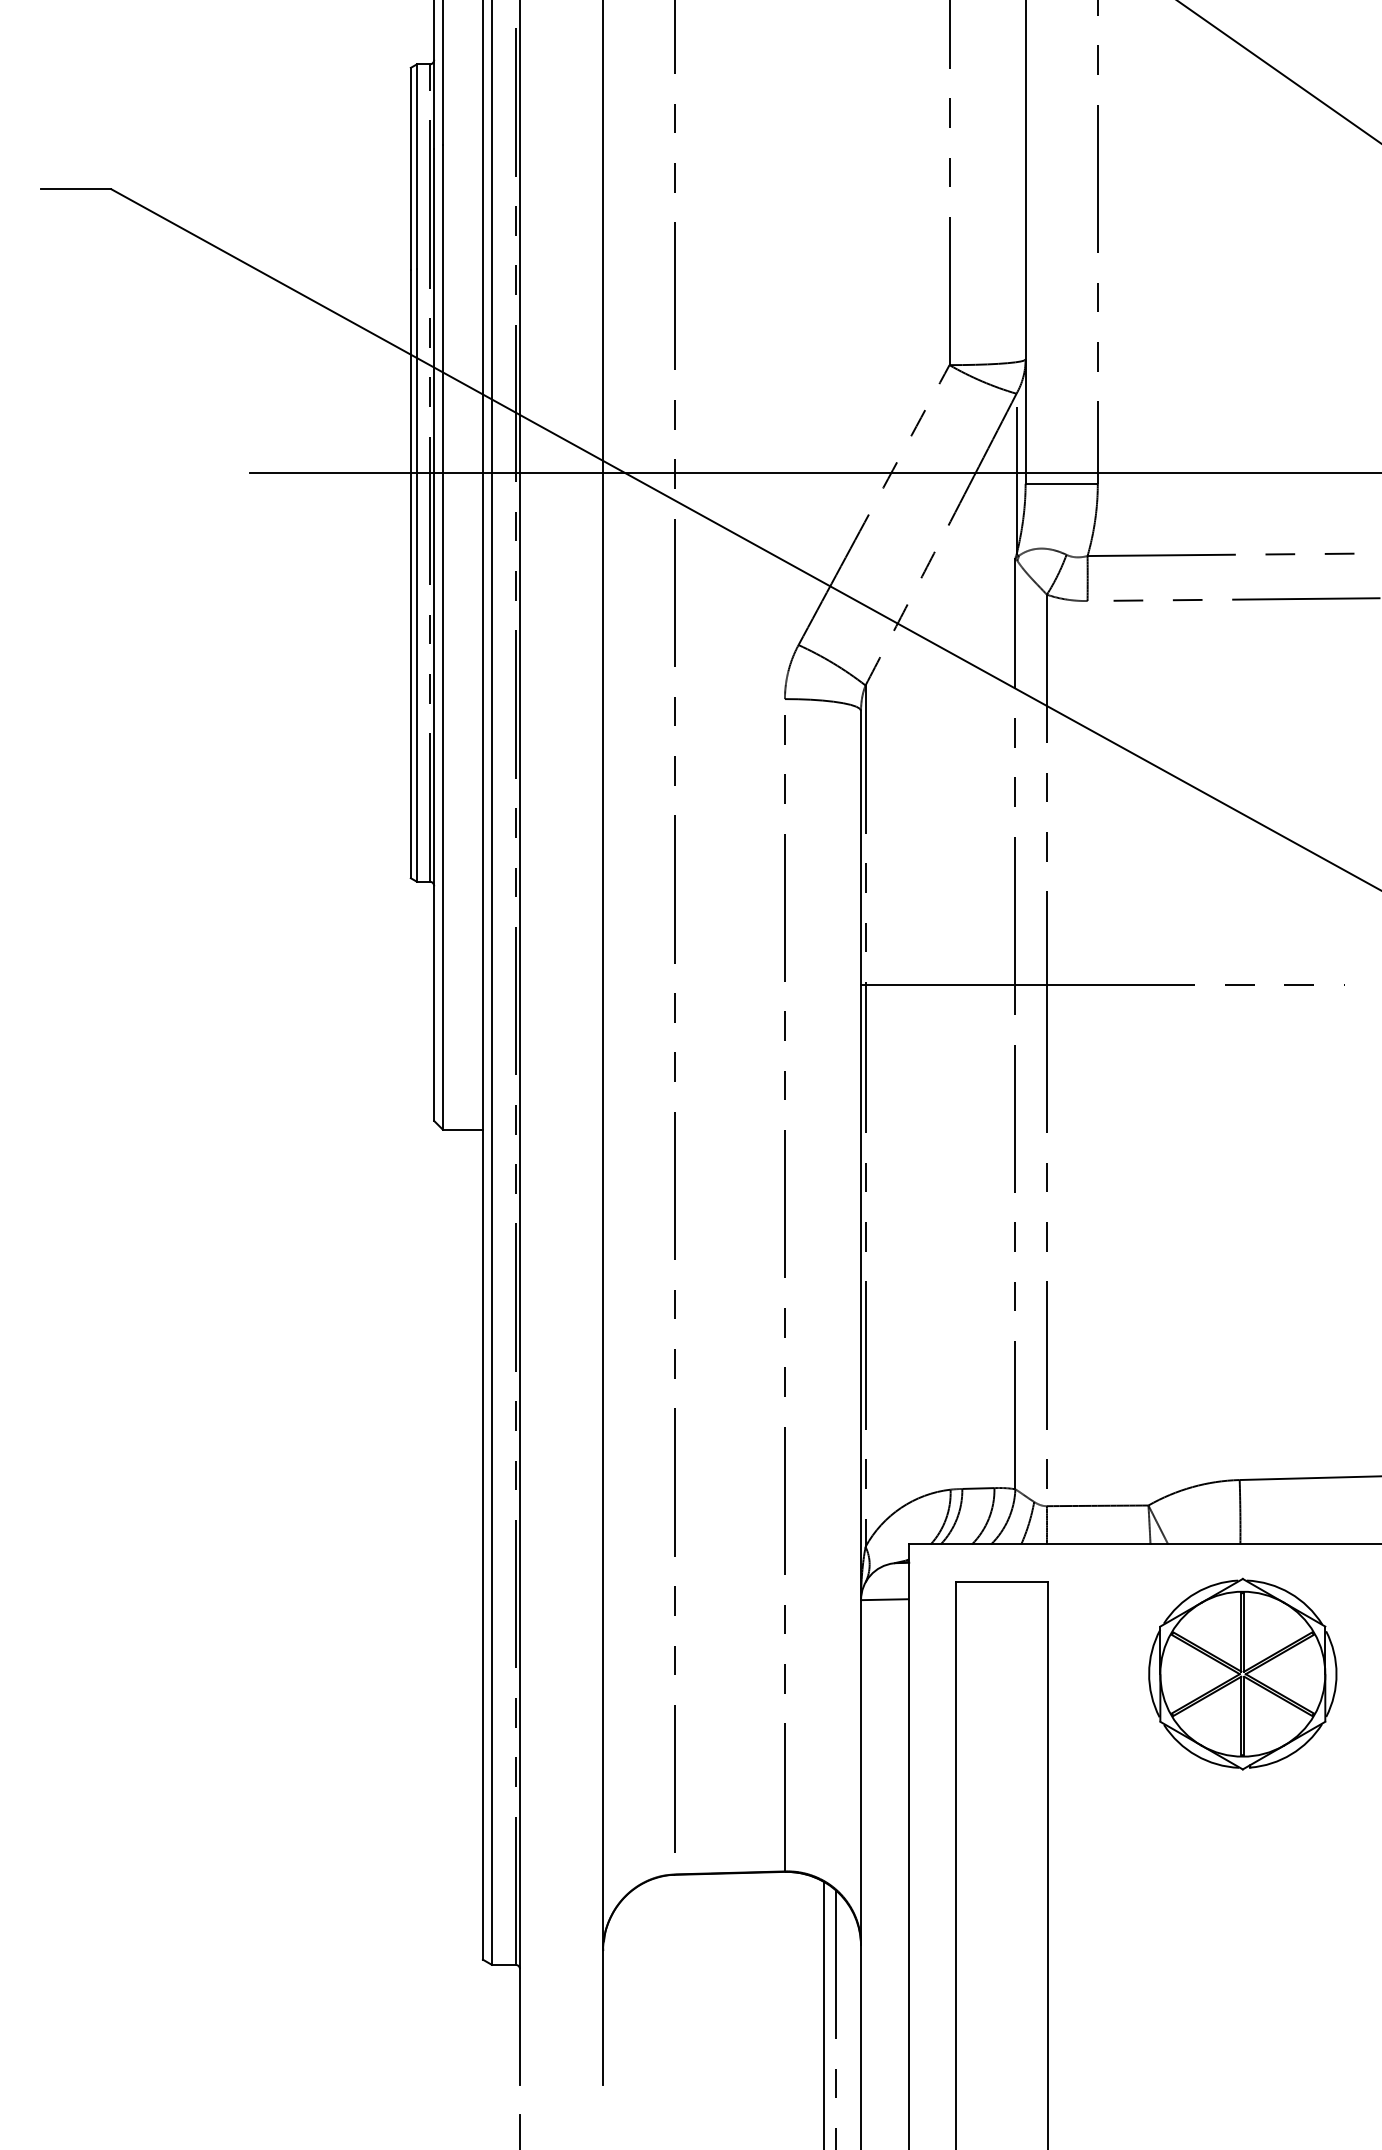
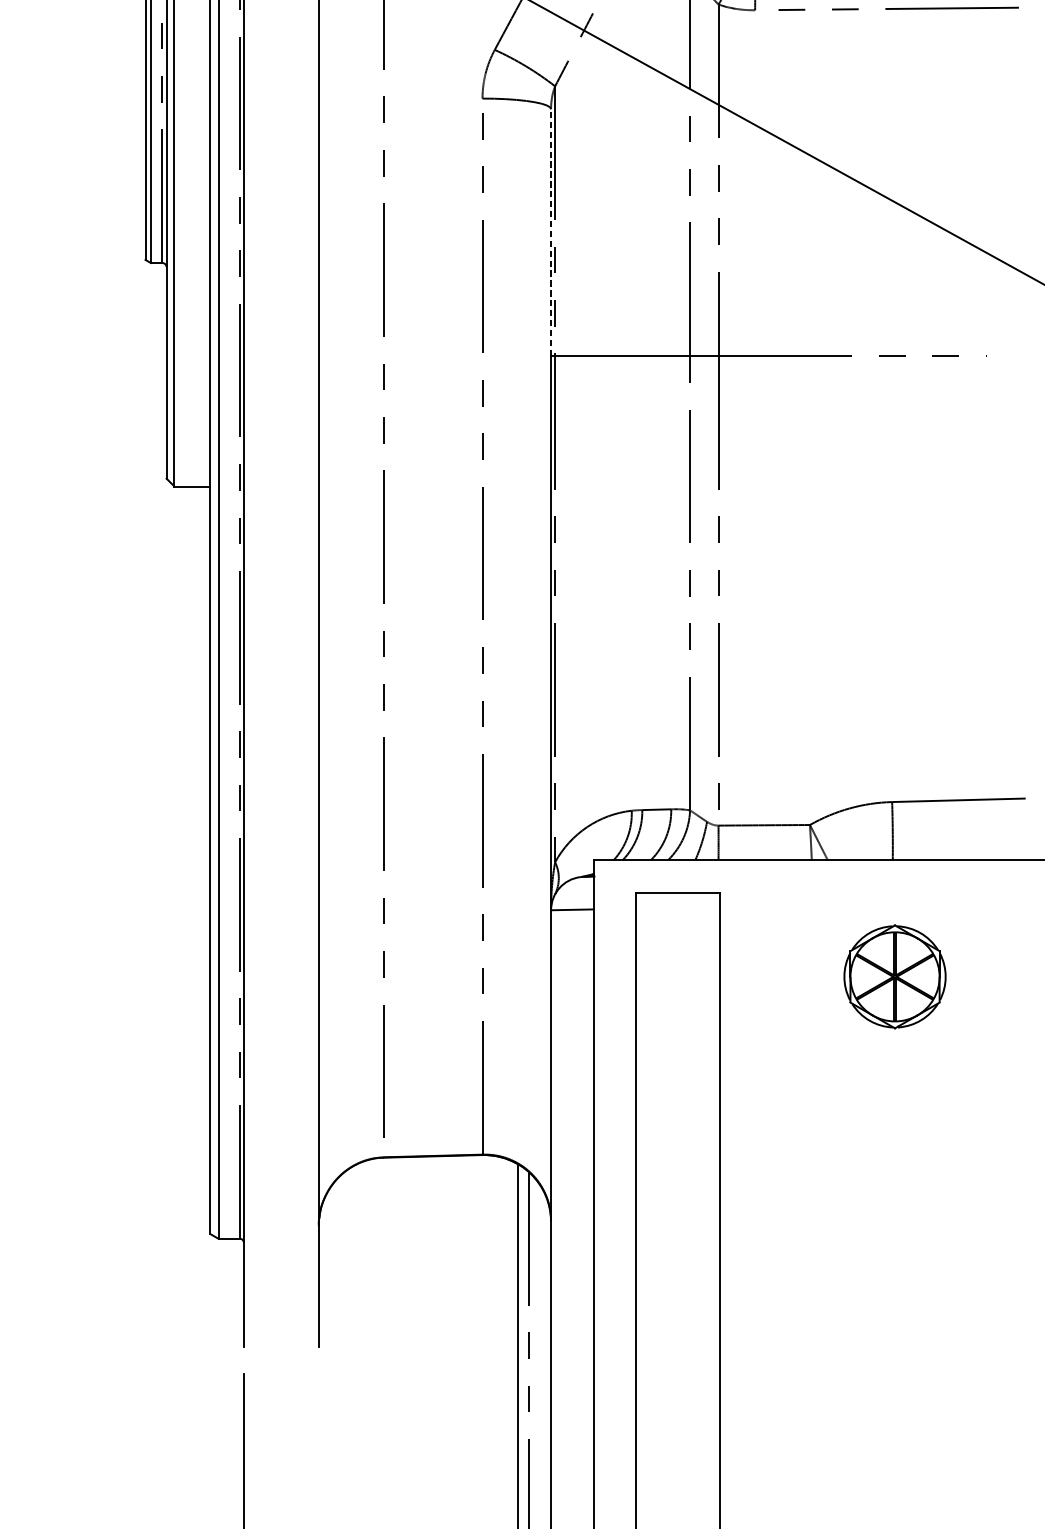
line: (861, 847) -> (551, 232), solid -> dashed
part: (1242, 1673) -> (894, 976), size x0.6

